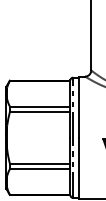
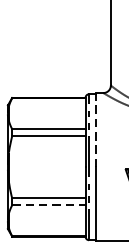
line: (78, 107) -> (95, 130), solid -> dashed
line: (40, 169) -> (49, 205), solid -> dashed

